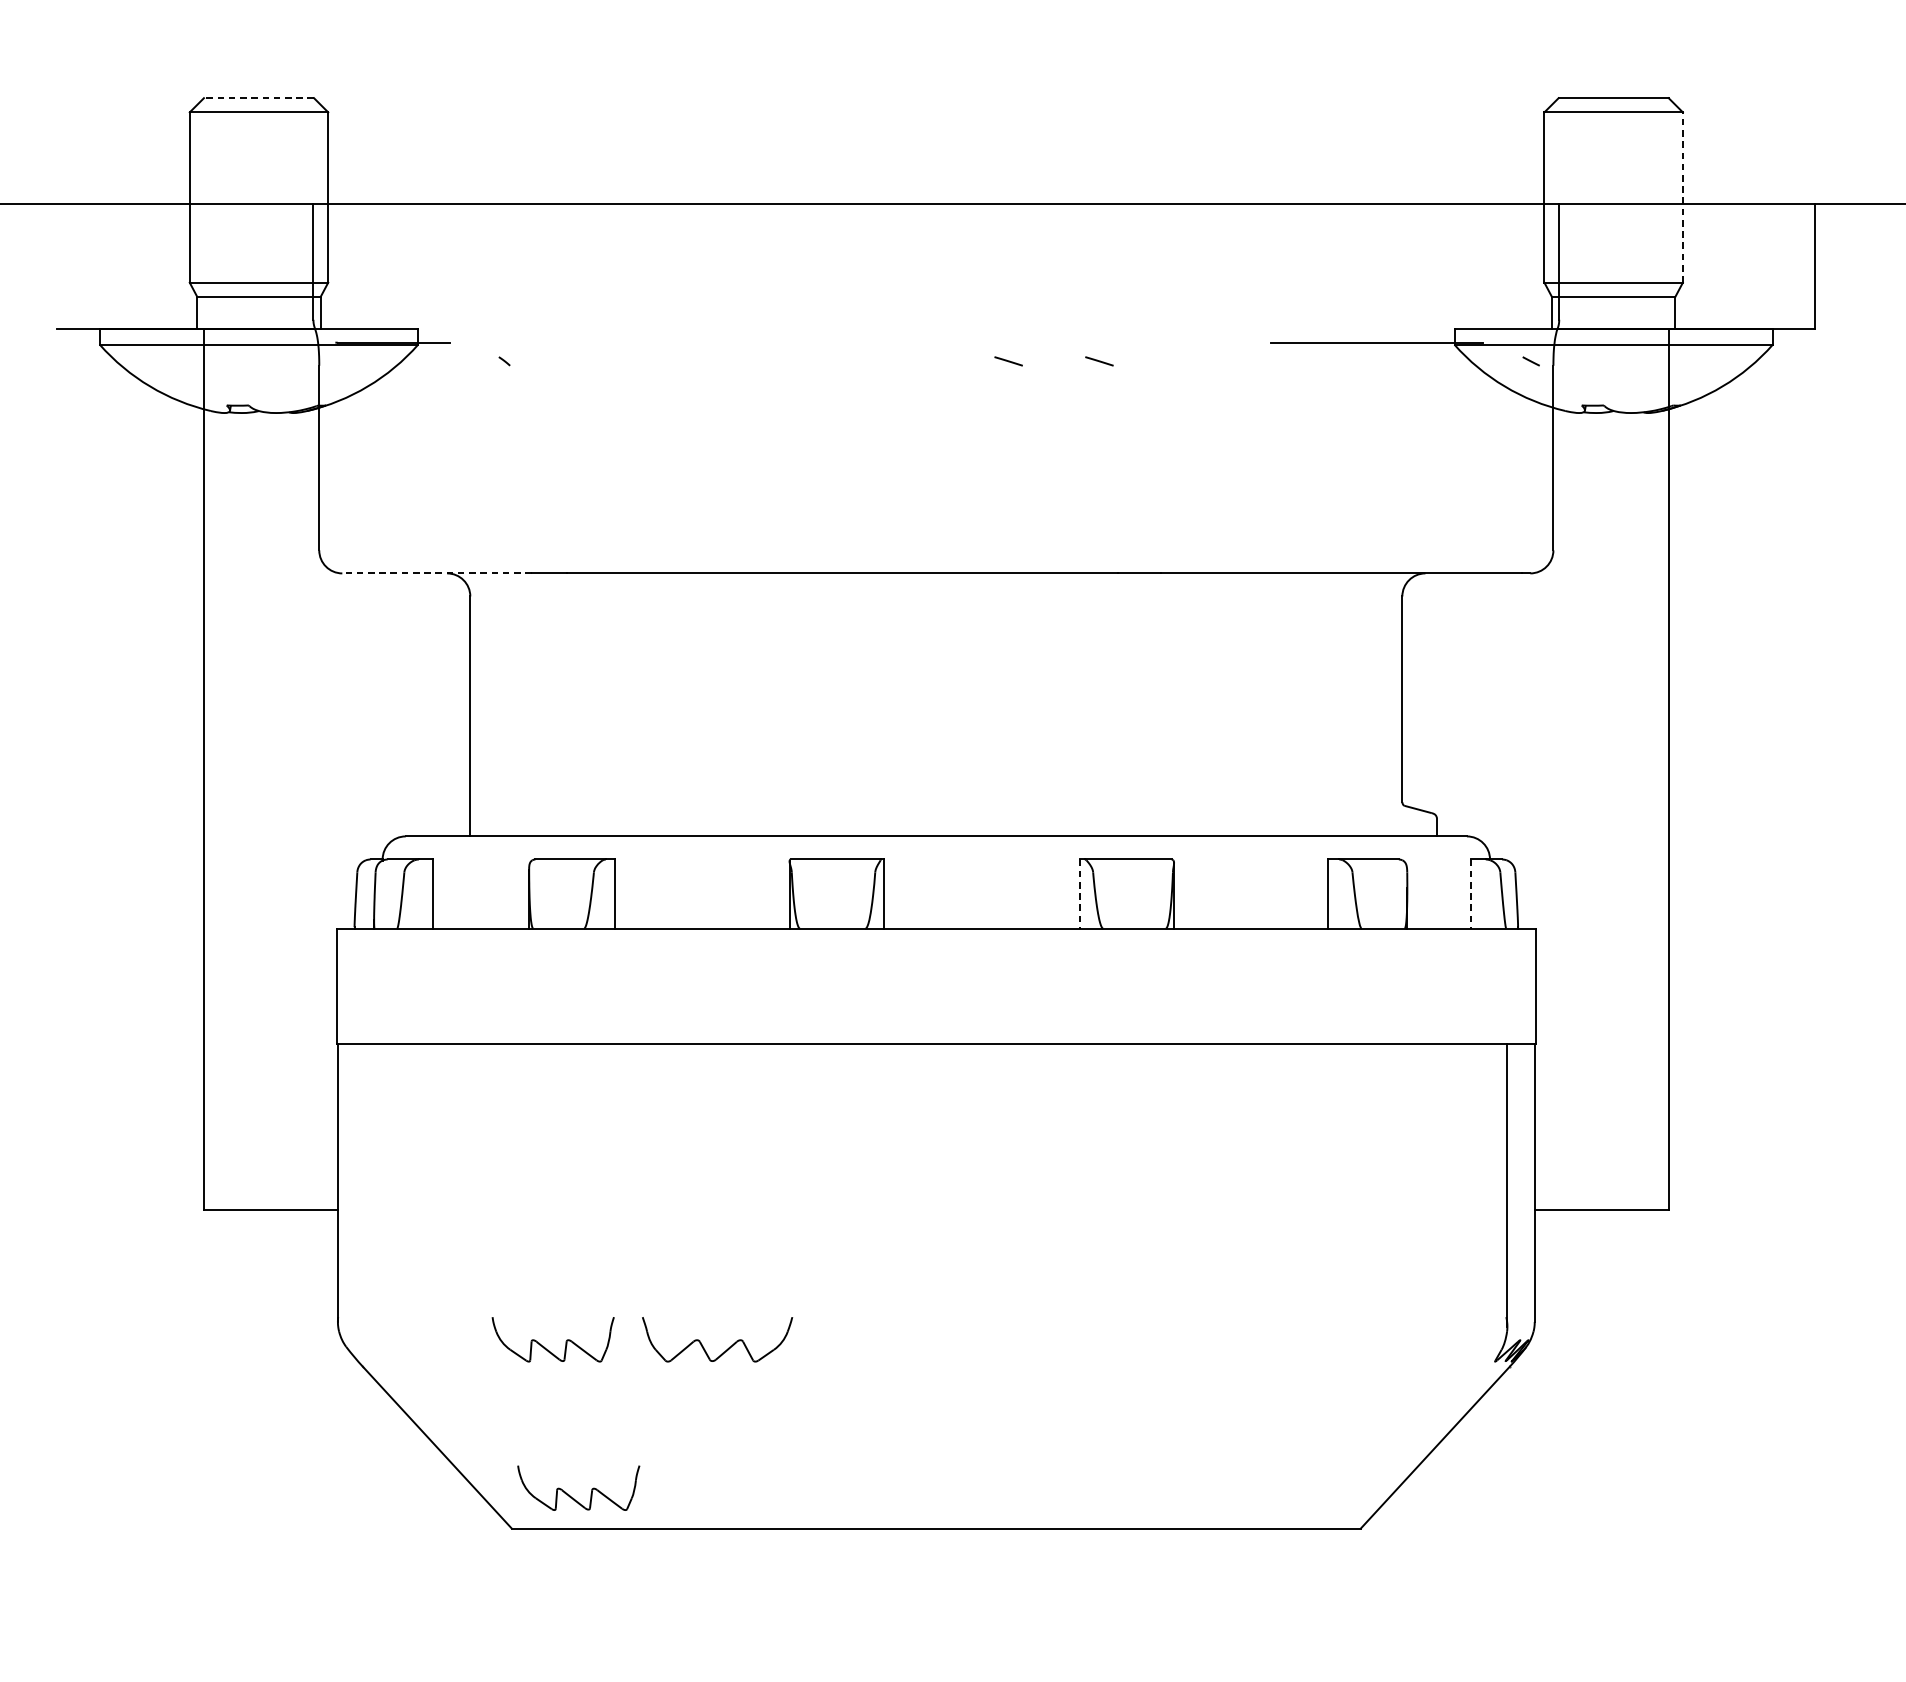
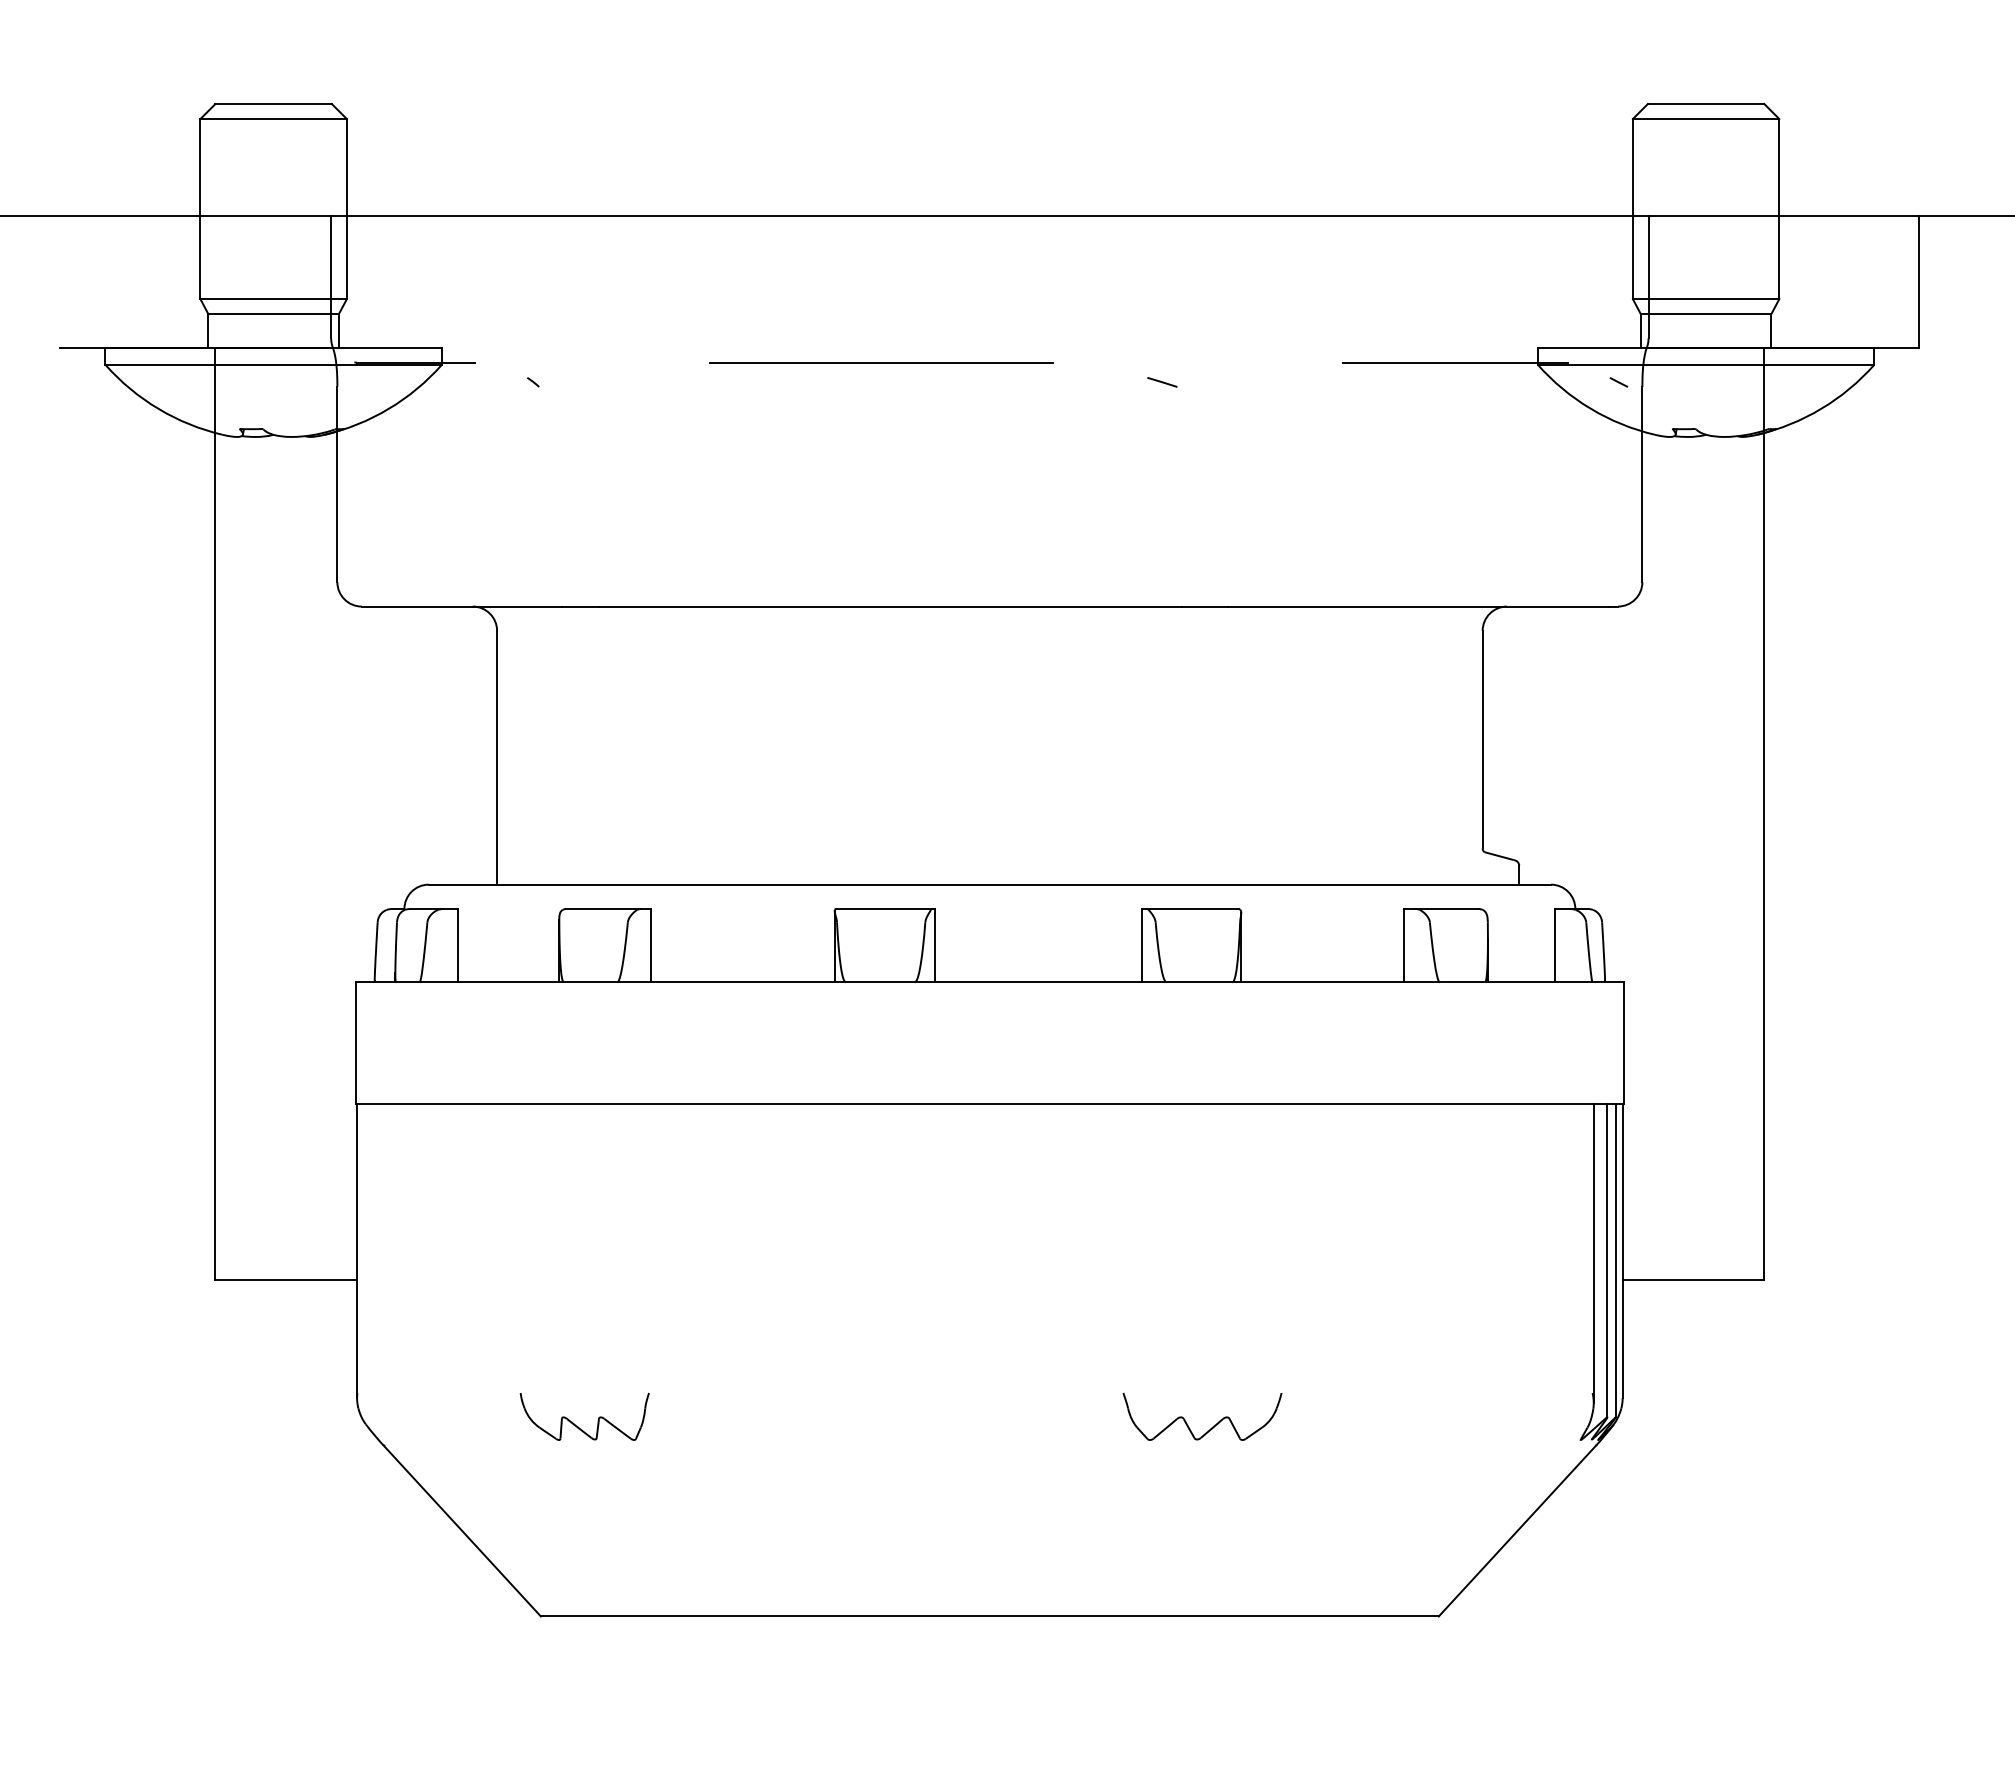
line: (258, 98) -> (273, 104), dashed -> solid
line: (1683, 196) -> (1779, 208), dashed -> solid
line: (833, 342) -> (881, 362), added
line: (1008, 361) -> (1066, 382), removed
line: (436, 573) -> (461, 606), dashed -> solid
line: (1079, 893) -> (1141, 945), dashed -> solid
line: (1471, 893) -> (1555, 945), dashed -> solid
line: (1520, 1191) -> (1607, 1260), added
line: (1527, 1191) -> (1615, 1260), added
part: (726, 1348) -> (1212, 1426), moved
part: (571, 1496) -> (604, 1582), removed

